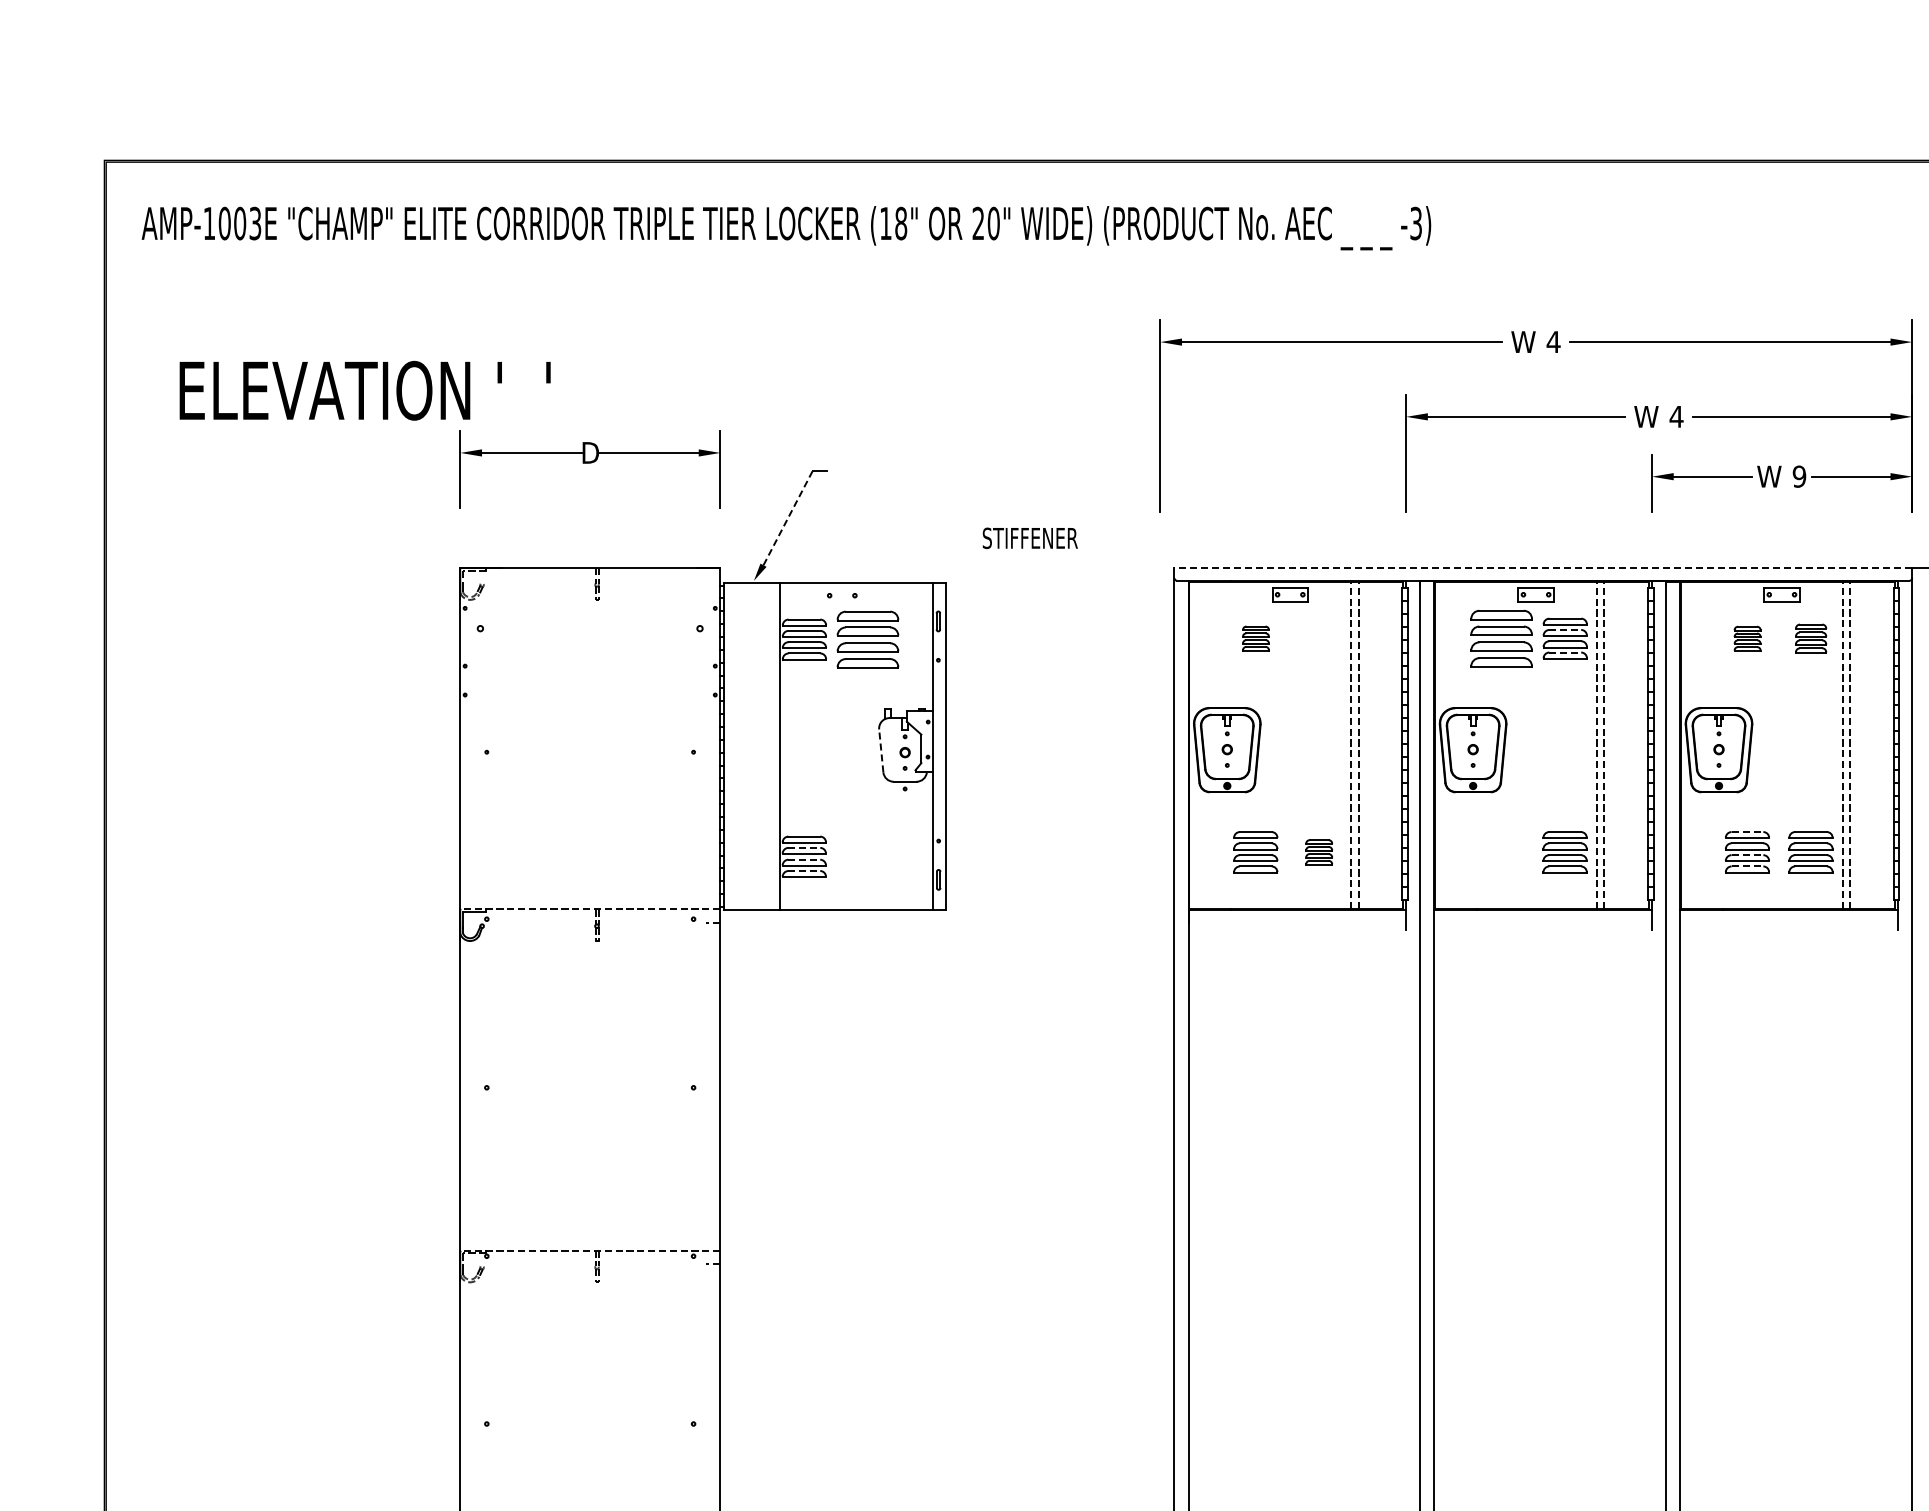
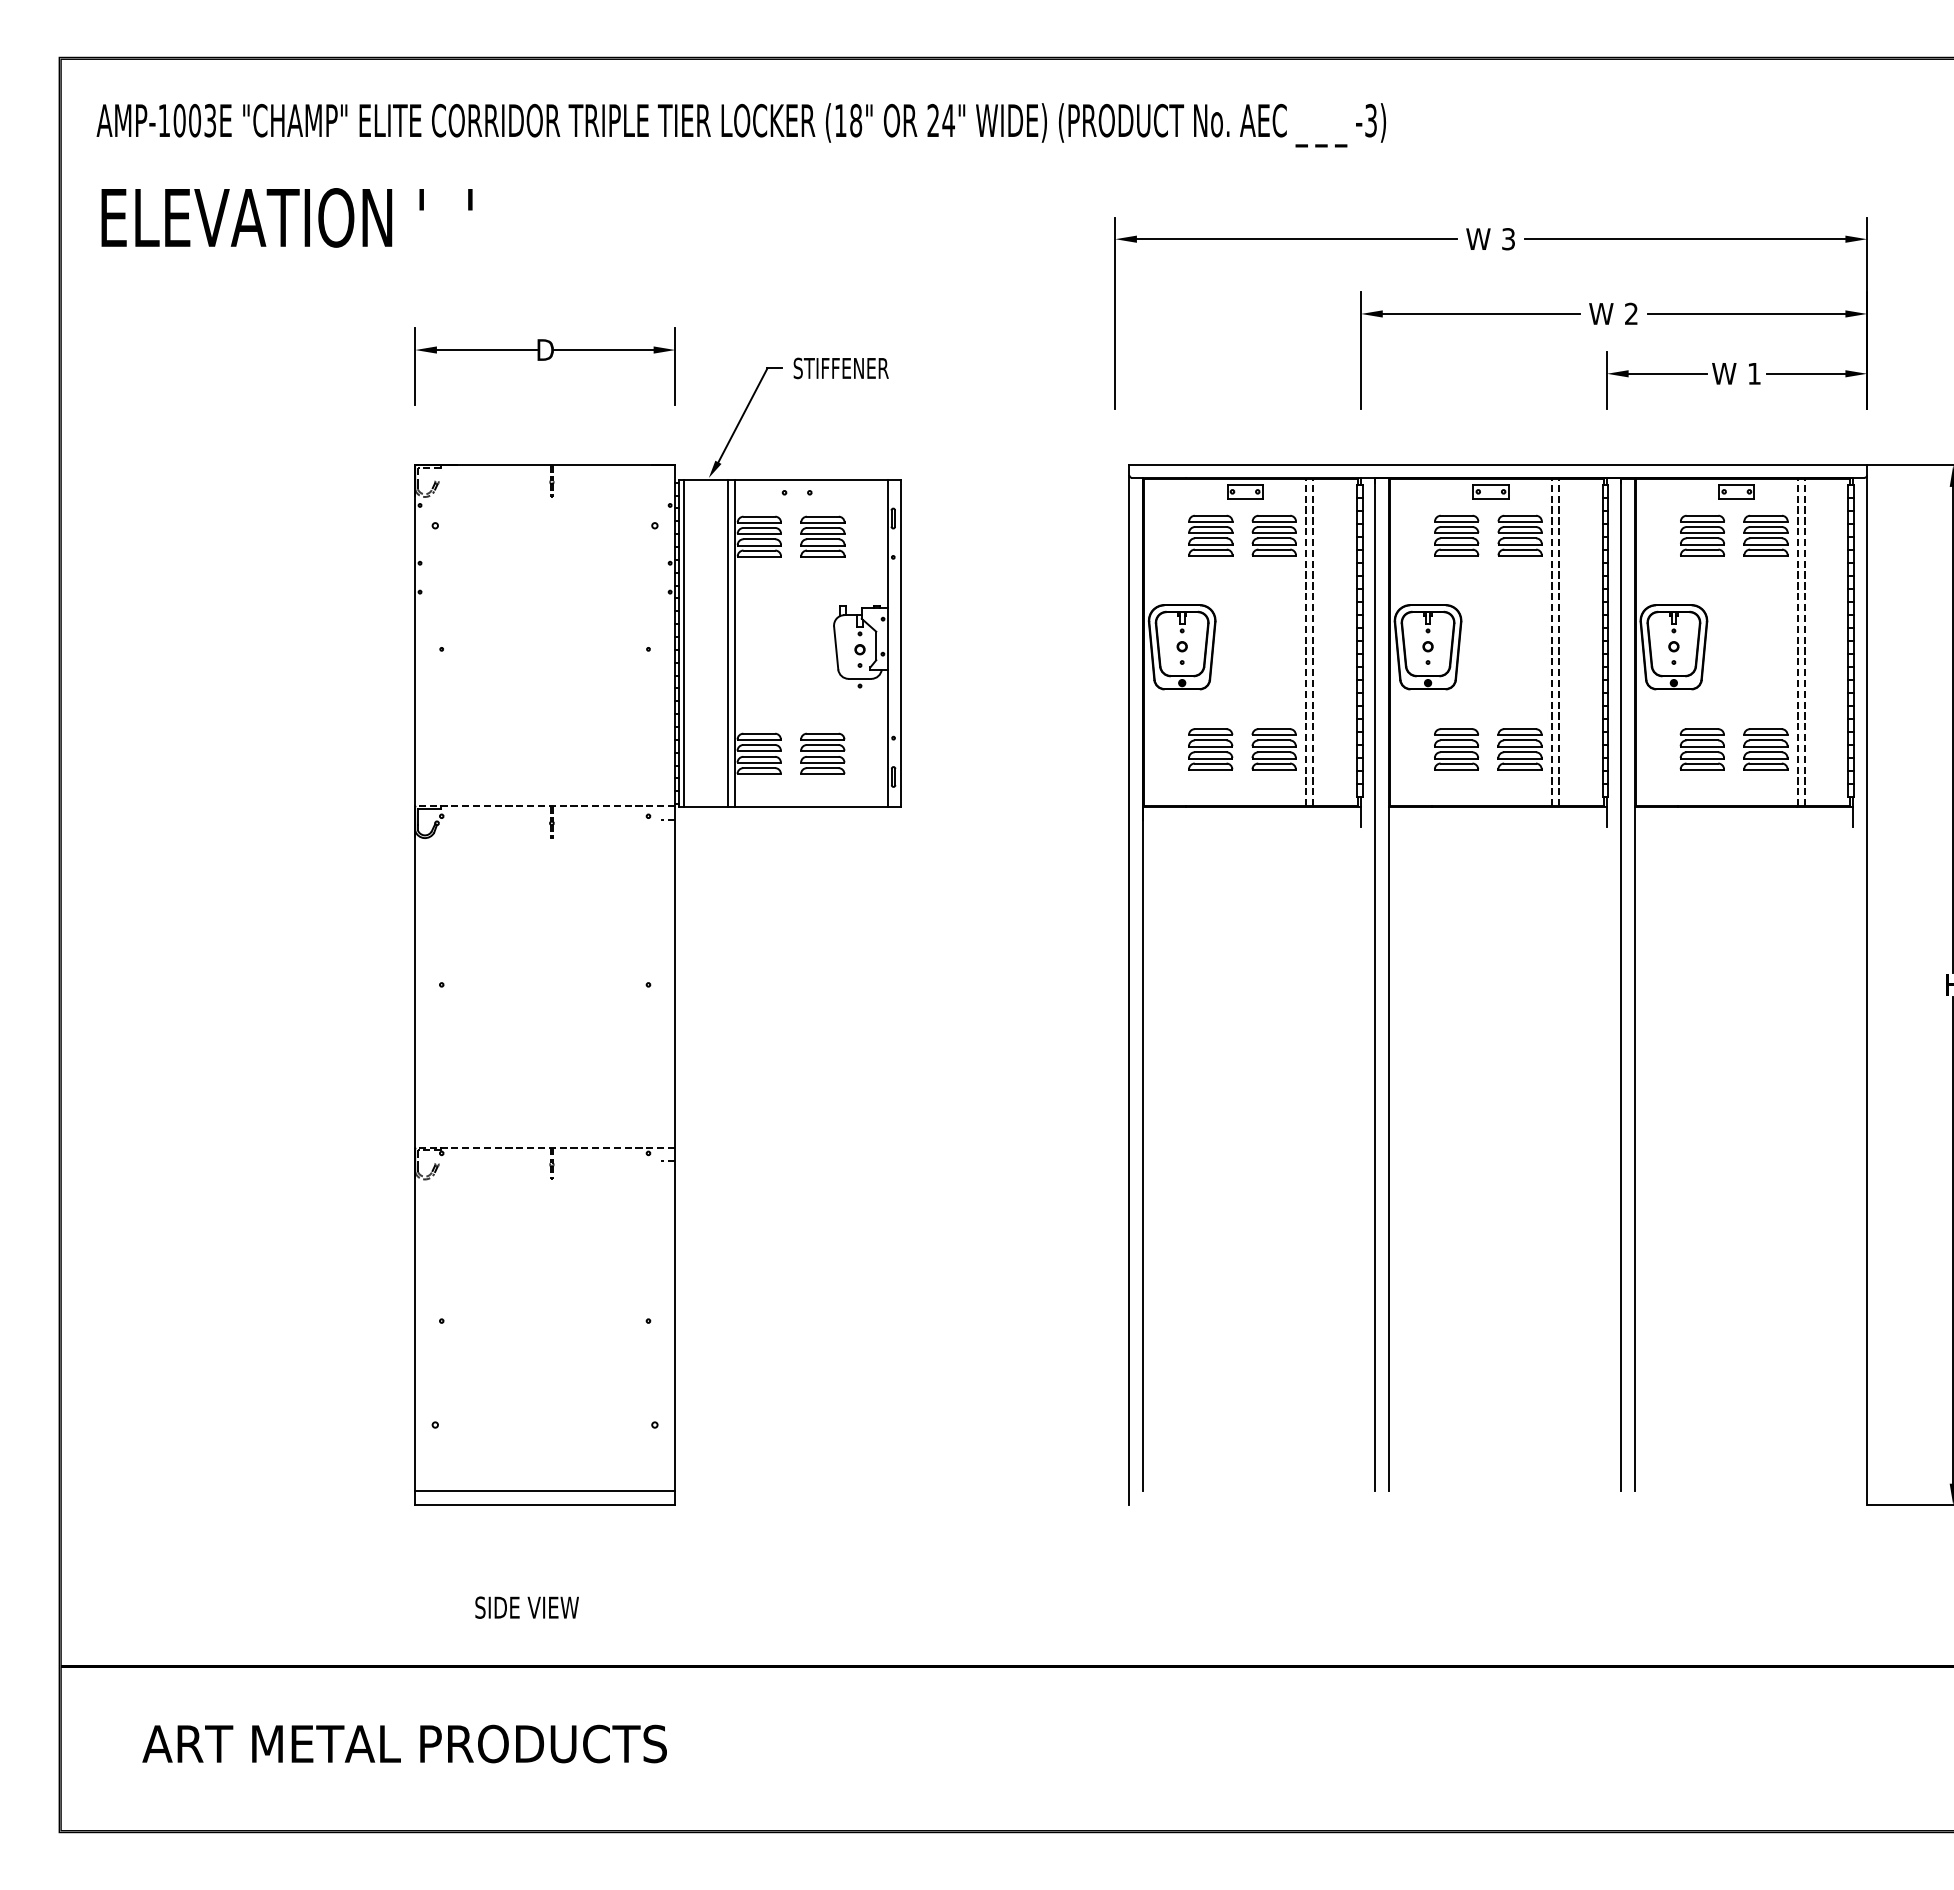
text: (993, 223) -> (948, 120), 20" -> 24"
text: (1553, 342) -> (1508, 239), 4 -> 3
text: (364, 390) -> (286, 217), moved
text: (1676, 416) -> (1631, 313), 4 -> 2
text: (1799, 476) -> (1754, 373), 9 -> 1
line: (787, 518) -> (742, 415), dashed -> solid
text: (1029, 538) -> (840, 368), moved
line: (1543, 568) -> (1498, 465), dashed -> solid
line: (1565, 630) -> (1520, 527), dashed -> solid
part: (1255, 638) -> (1210, 535), size x1.67
part: (1318, 638) -> (1273, 535), added
part: (1501, 638) -> (1456, 535), size x0.71
part: (1747, 638) -> (1702, 535), size x1.67
part: (1810, 638) -> (1765, 535), size x1.43
part: (867, 639) -> (822, 536), size x0.71
line: (1565, 652) -> (1520, 549), dashed -> solid
line: (729, 746) -> (684, 643), added
line: (772, 746) -> (727, 643), added
line: (881, 751) -> (836, 648), dashed -> solid
line: (1747, 832) -> (1702, 729), dashed -> solid
line: (804, 848) -> (759, 745), dashed -> solid
part: (1318, 852) -> (1273, 749), size x1.67
part: (1501, 852) -> (1456, 749), added
line: (1747, 855) -> (1702, 752), dashed -> solid
part: (867, 856) -> (822, 753), added
line: (804, 859) -> (759, 756), dashed -> solid
line: (1747, 866) -> (1702, 763), dashed -> solid
line: (804, 871) -> (759, 768), dashed -> solid

